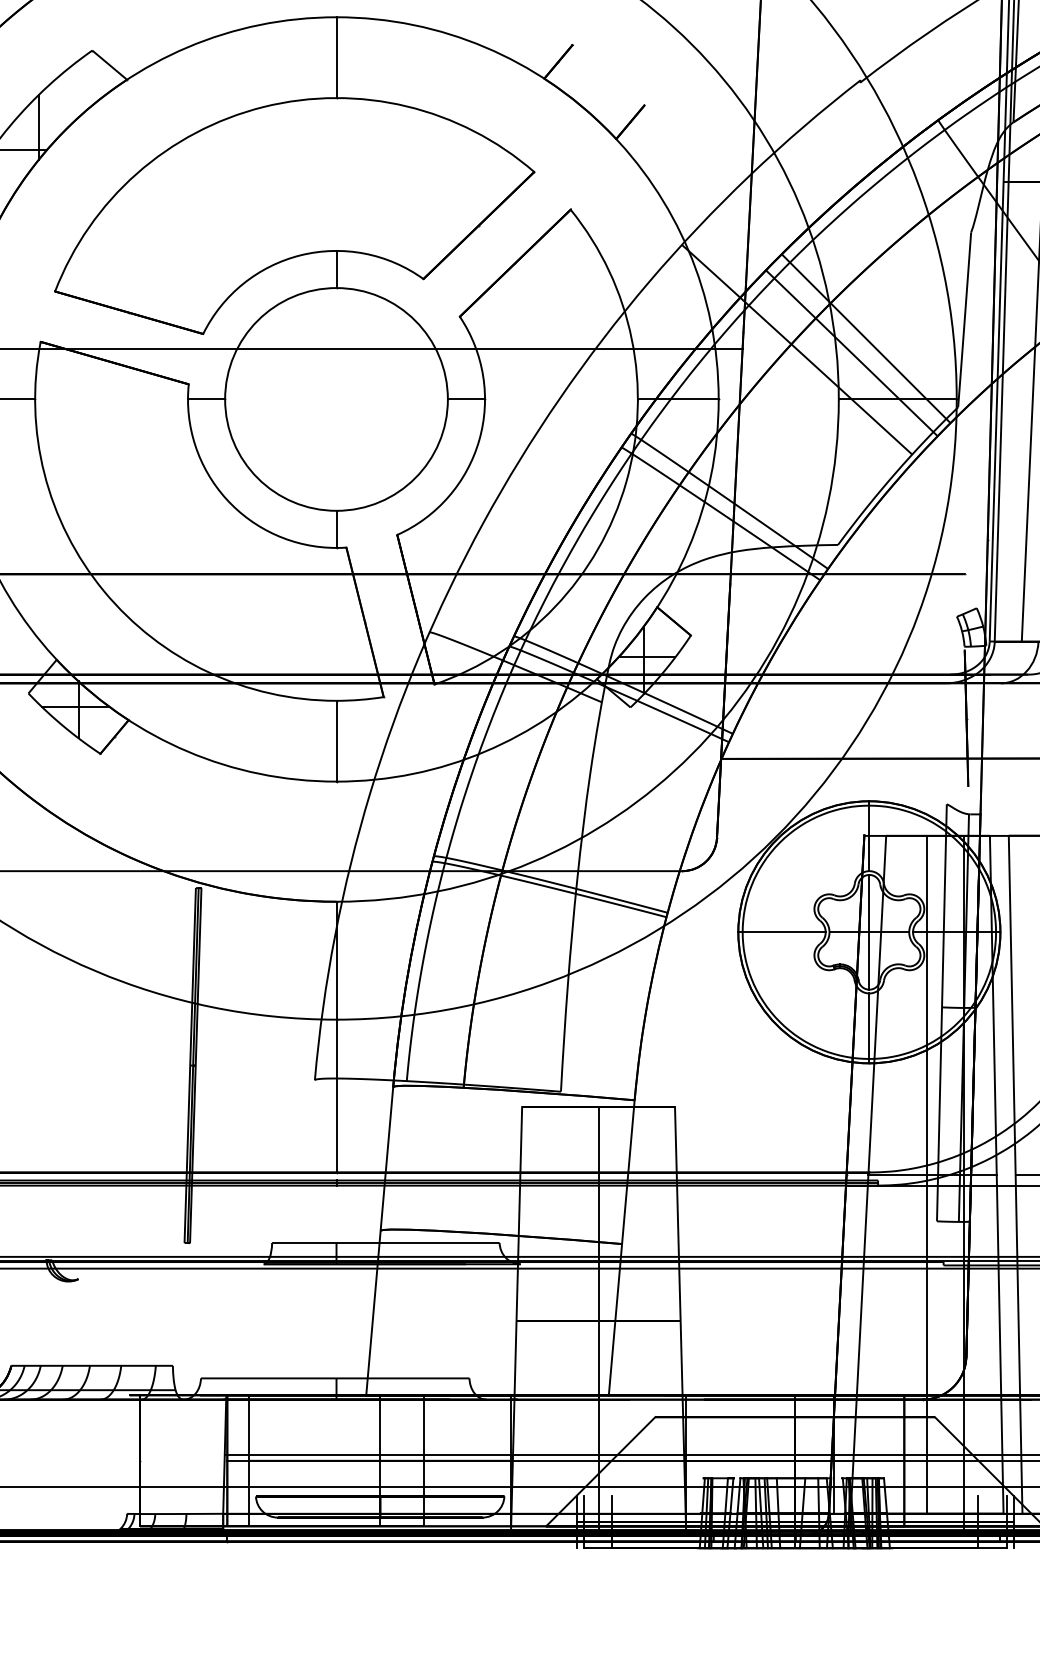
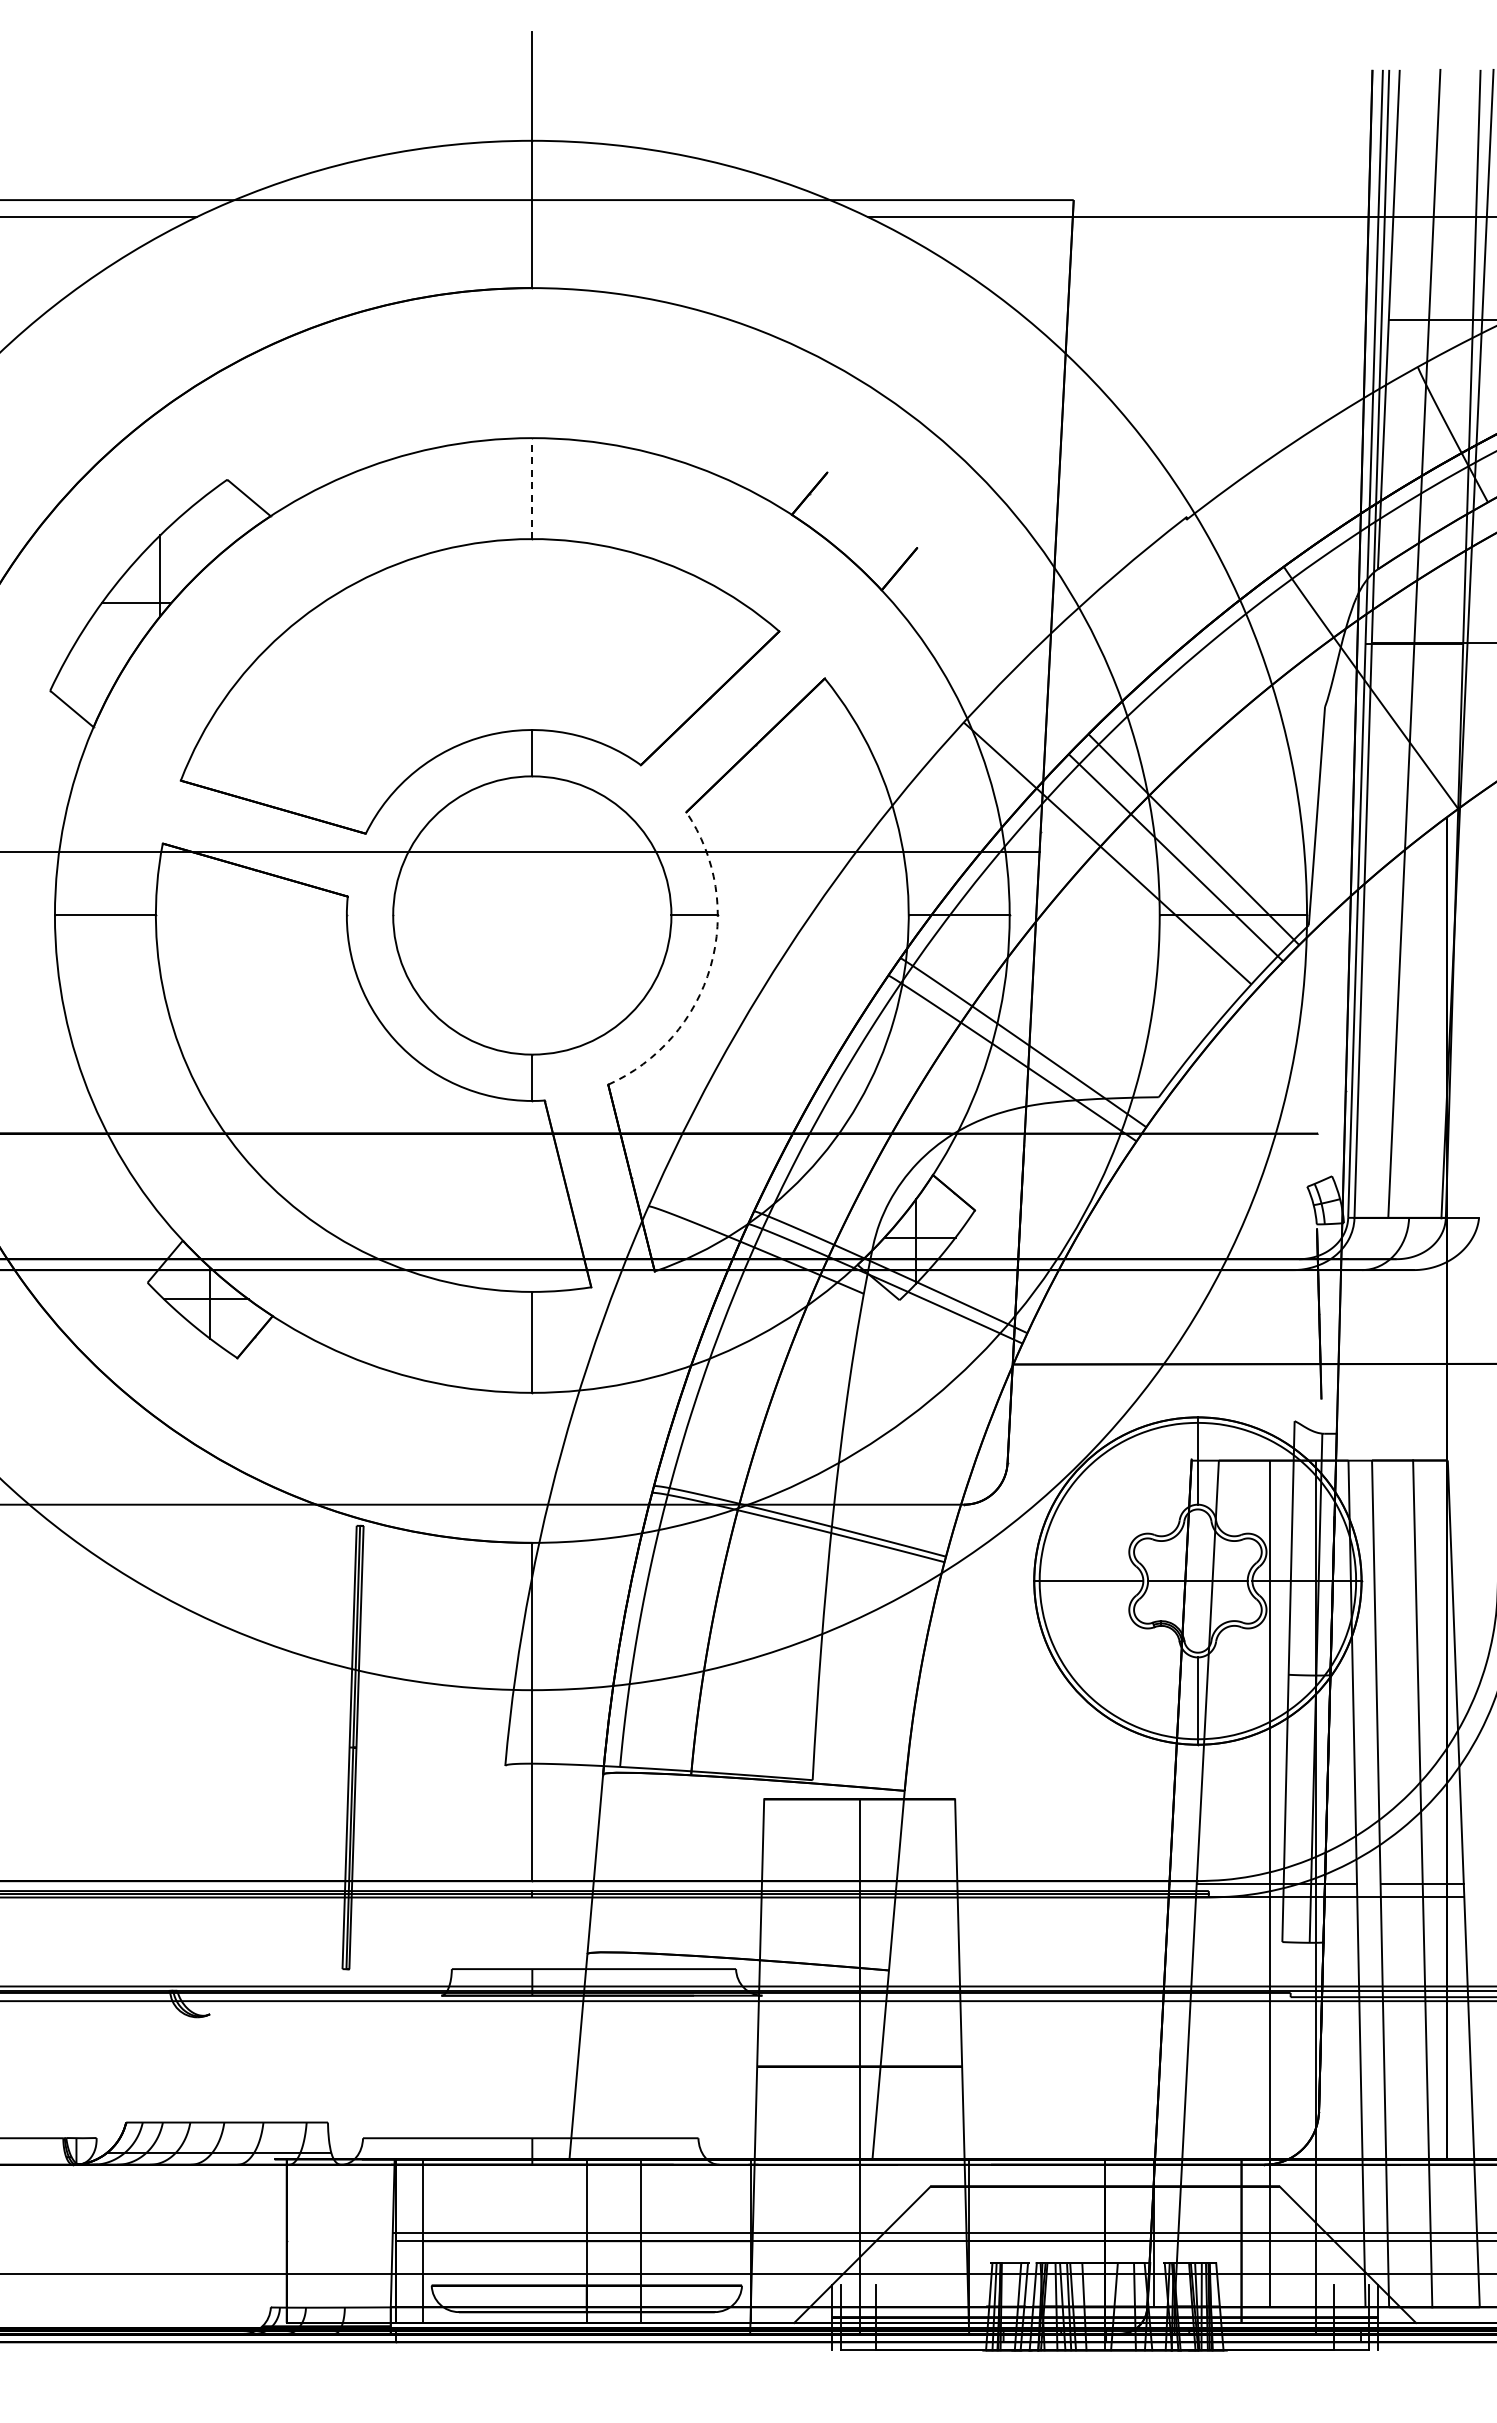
line: (336, 57) -> (532, 488), solid -> dashed
line: (206, 399) -> (369, 915), removed
arc: (479, 440) -> (710, 966), solid -> dashed
line: (869, 931) -> (1197, 1580), removed

